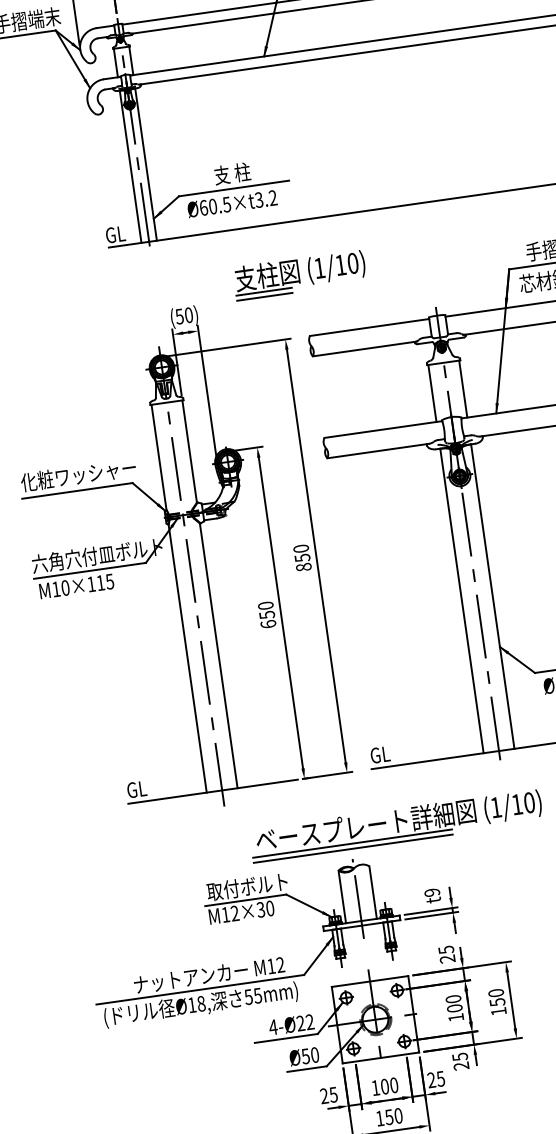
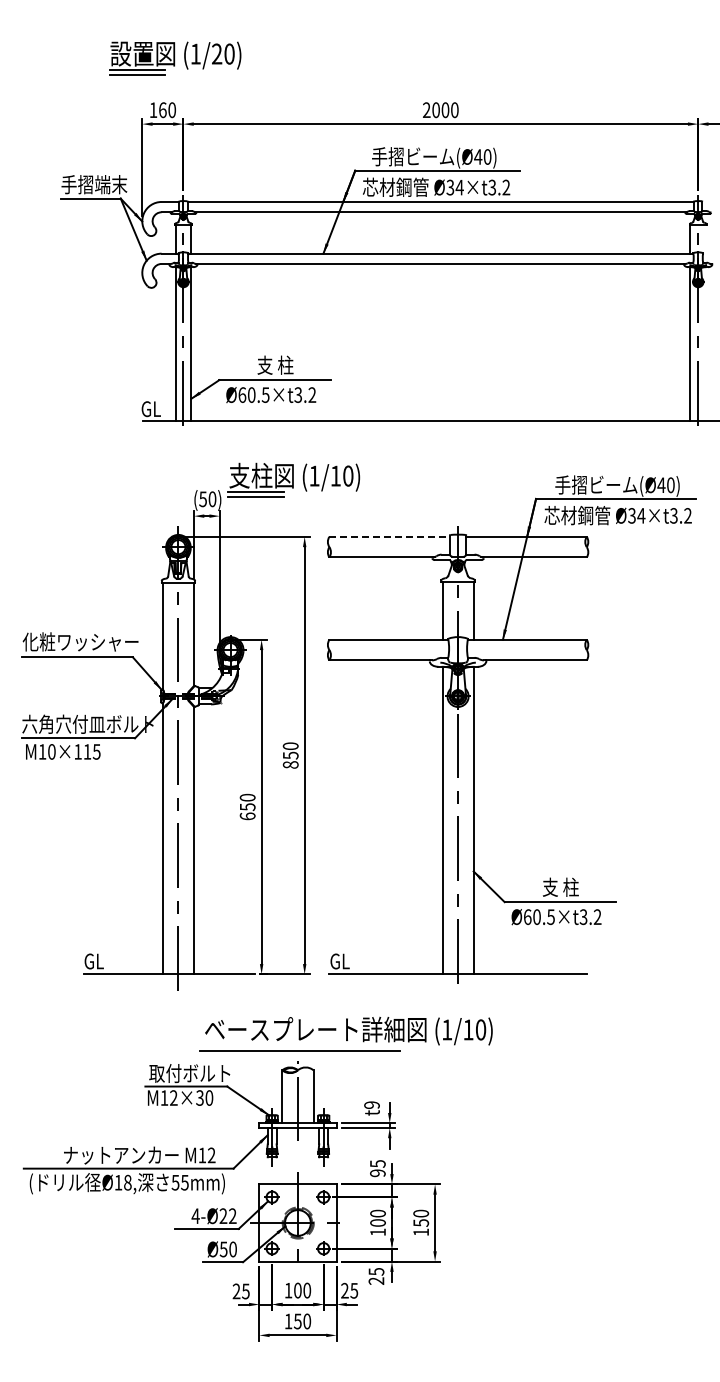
part: (299, 274) -> (293, 479), moved
line: (370, 327) -> (390, 536), solid -> dashed
line: (352, 843) -> (299, 1045), removed
text: (447, 959) -> (377, 1173), 25 -> 95

